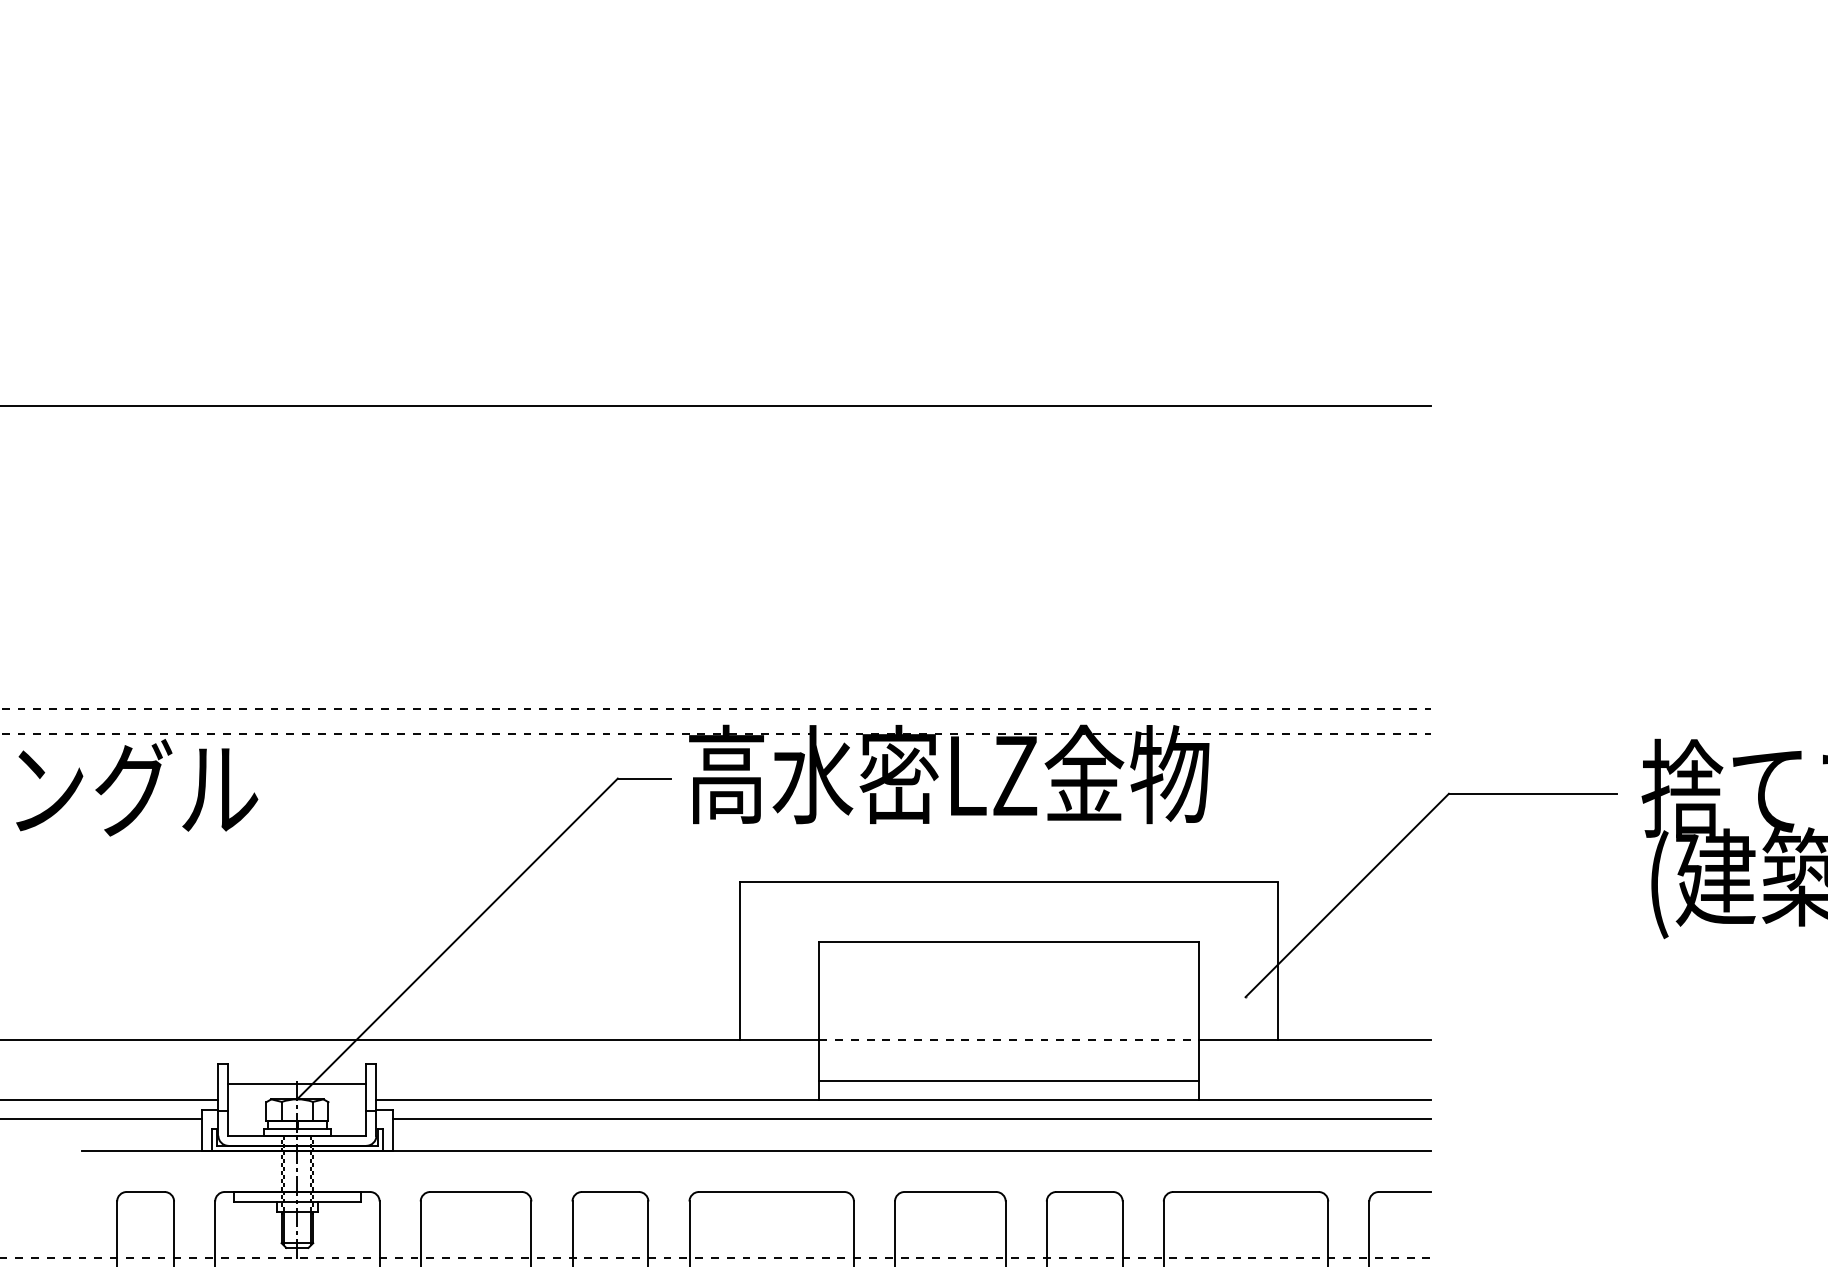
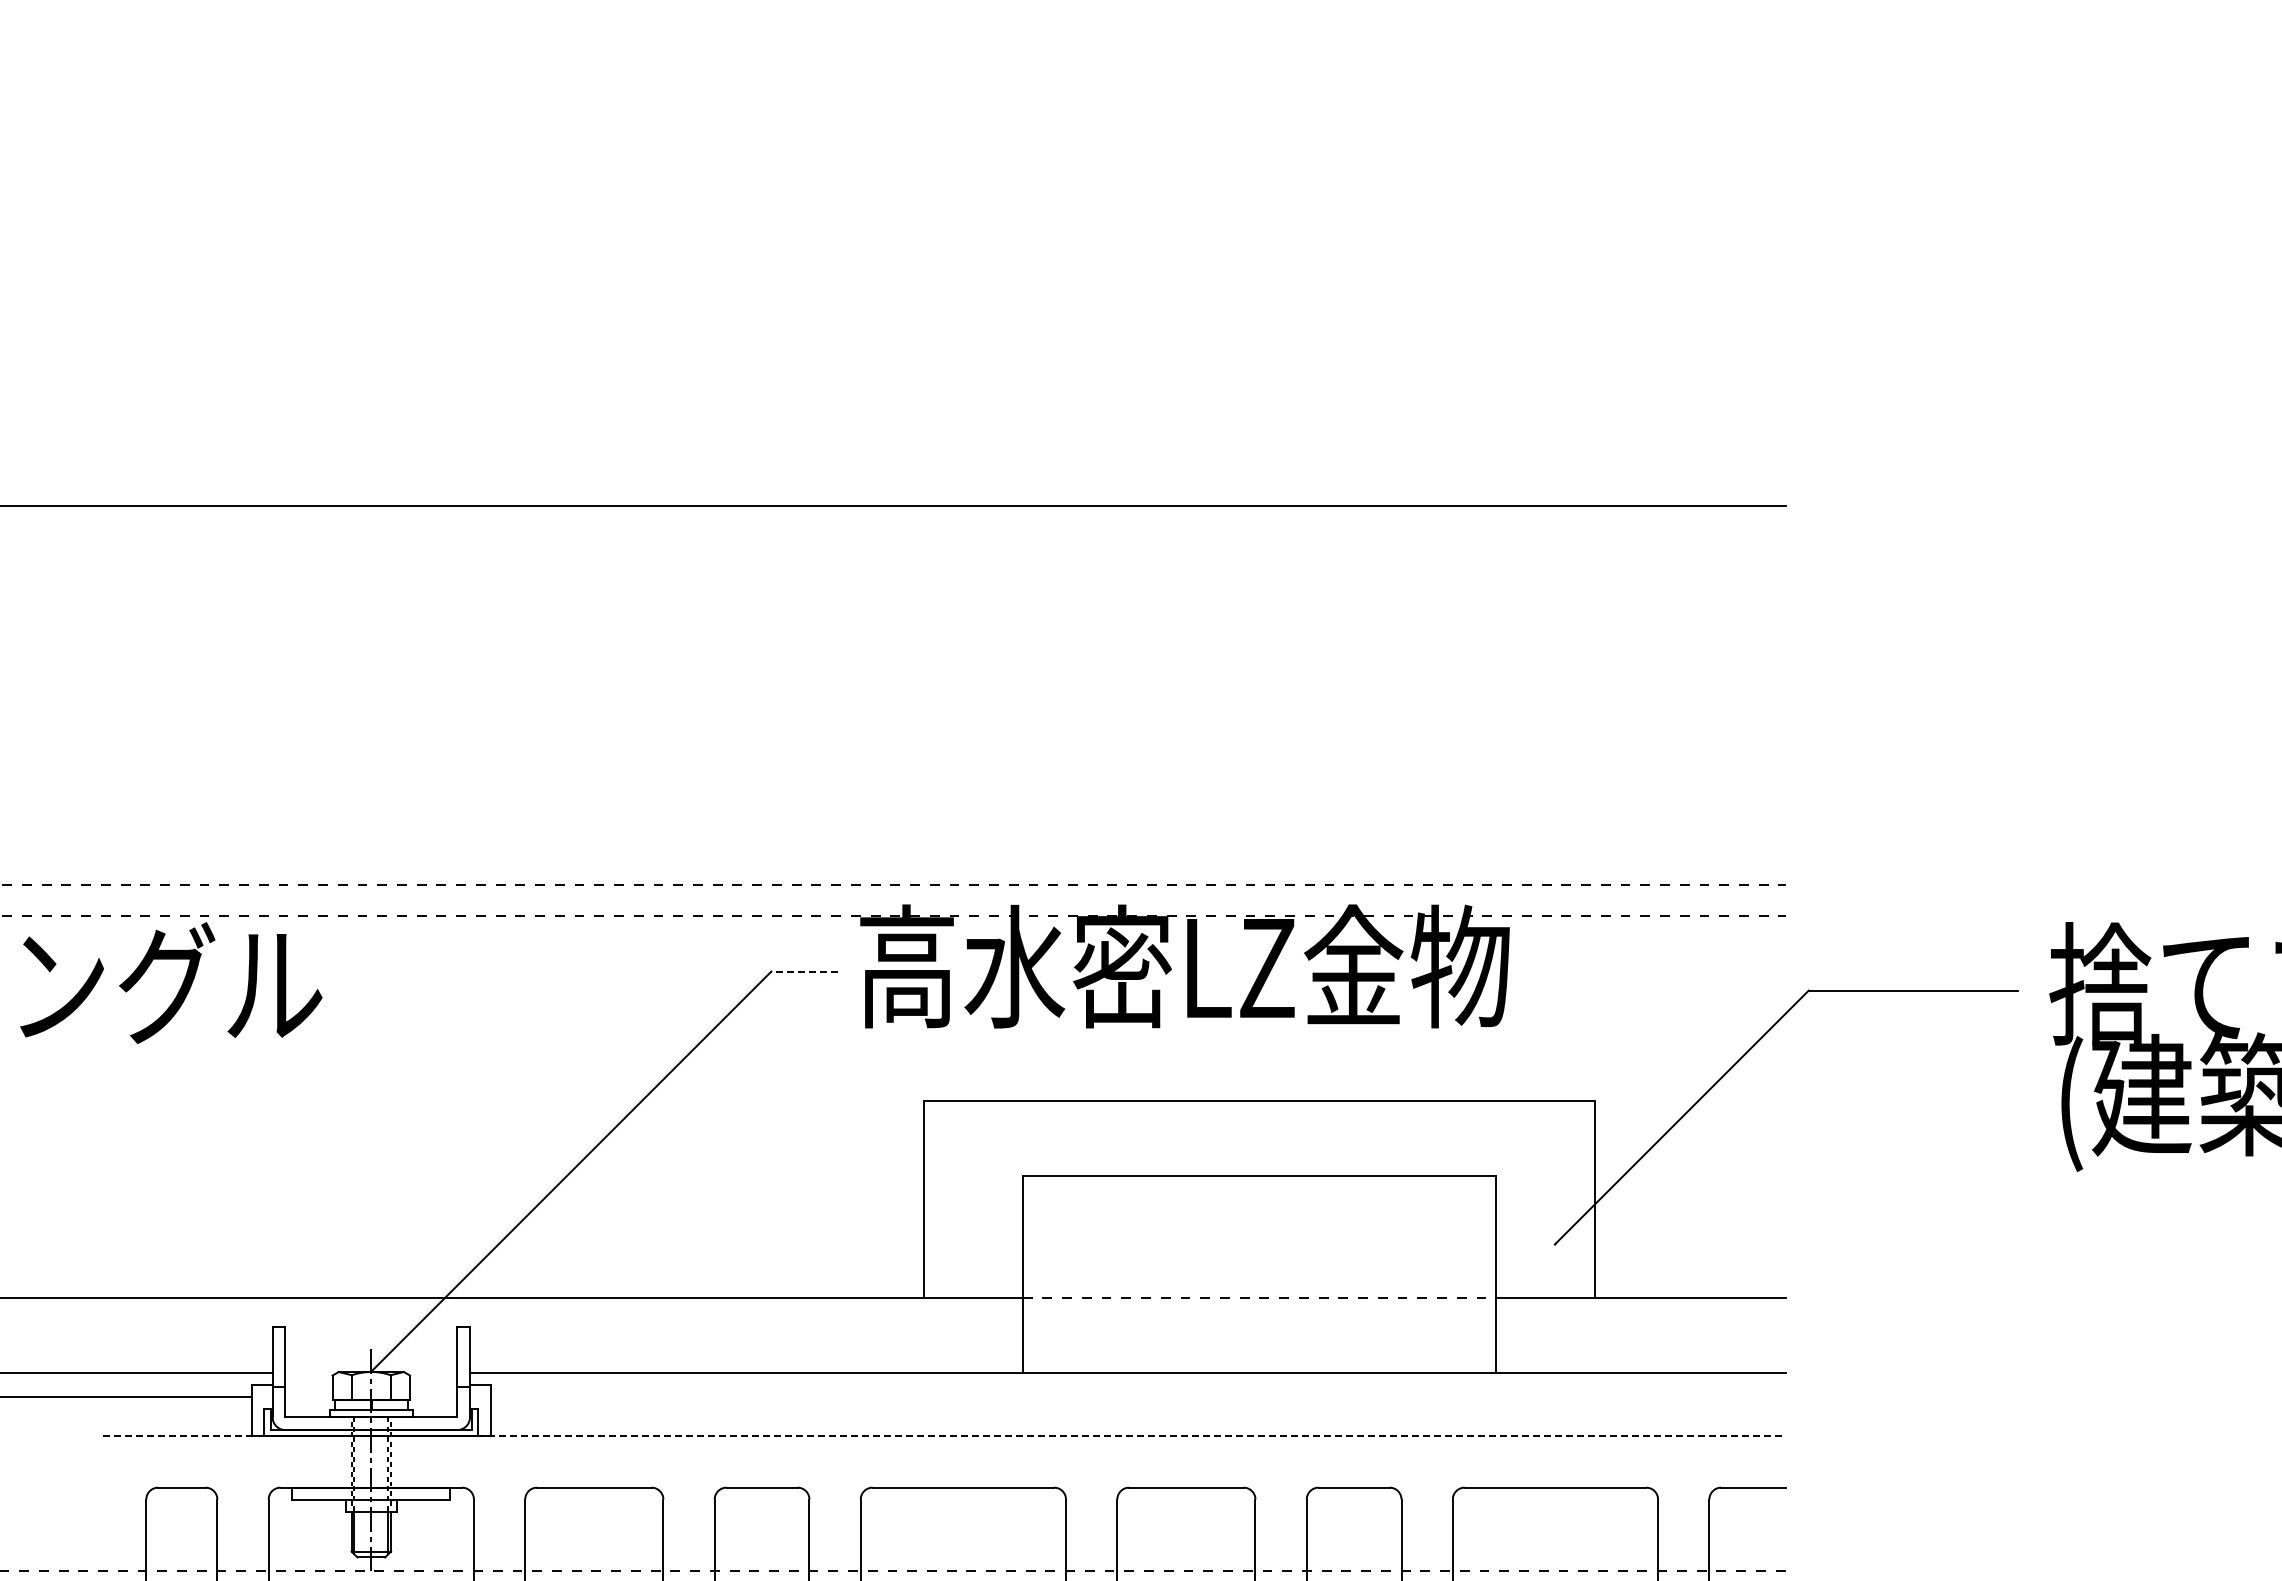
line: (644, 778) -> (804, 971), solid -> dashed
line: (1008, 1081) -> (1259, 1349), removed
line: (297, 1084) -> (371, 1353), removed
line: (911, 1118) -> (1138, 1396), removed
line: (756, 1151) -> (944, 1436), solid -> dashed

